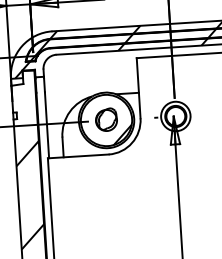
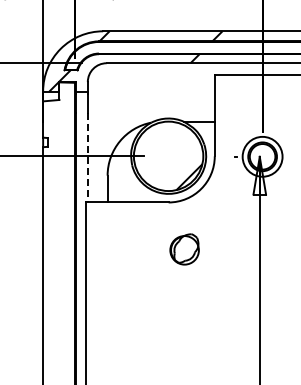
hatch: (81, 47) -> (141, 55), removed
part: (106, 119) -> (184, 249), moved
line: (46, 125) -> (87, 157), solid -> dashed
hatch: (30, 194) -> (59, 250), removed

